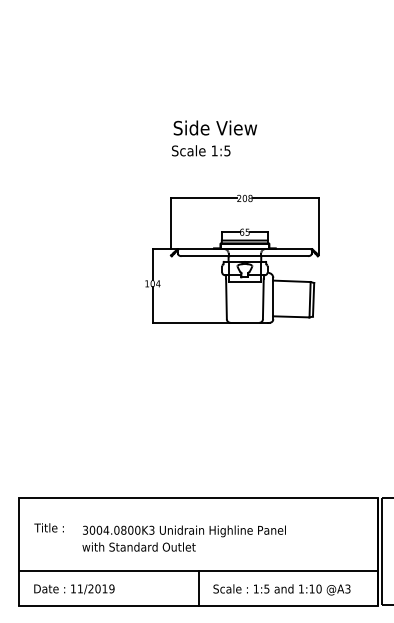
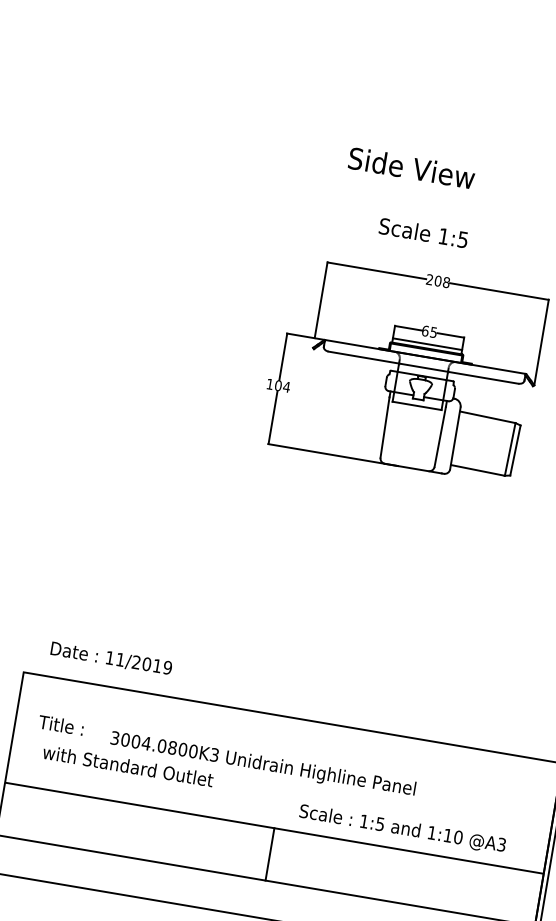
text: (201, 150) -> (424, 232), moved
text: (138, 546) -> (127, 765), moved
text: (74, 589) -> (111, 659), moved
text: (281, 589) -> (402, 828), moved

